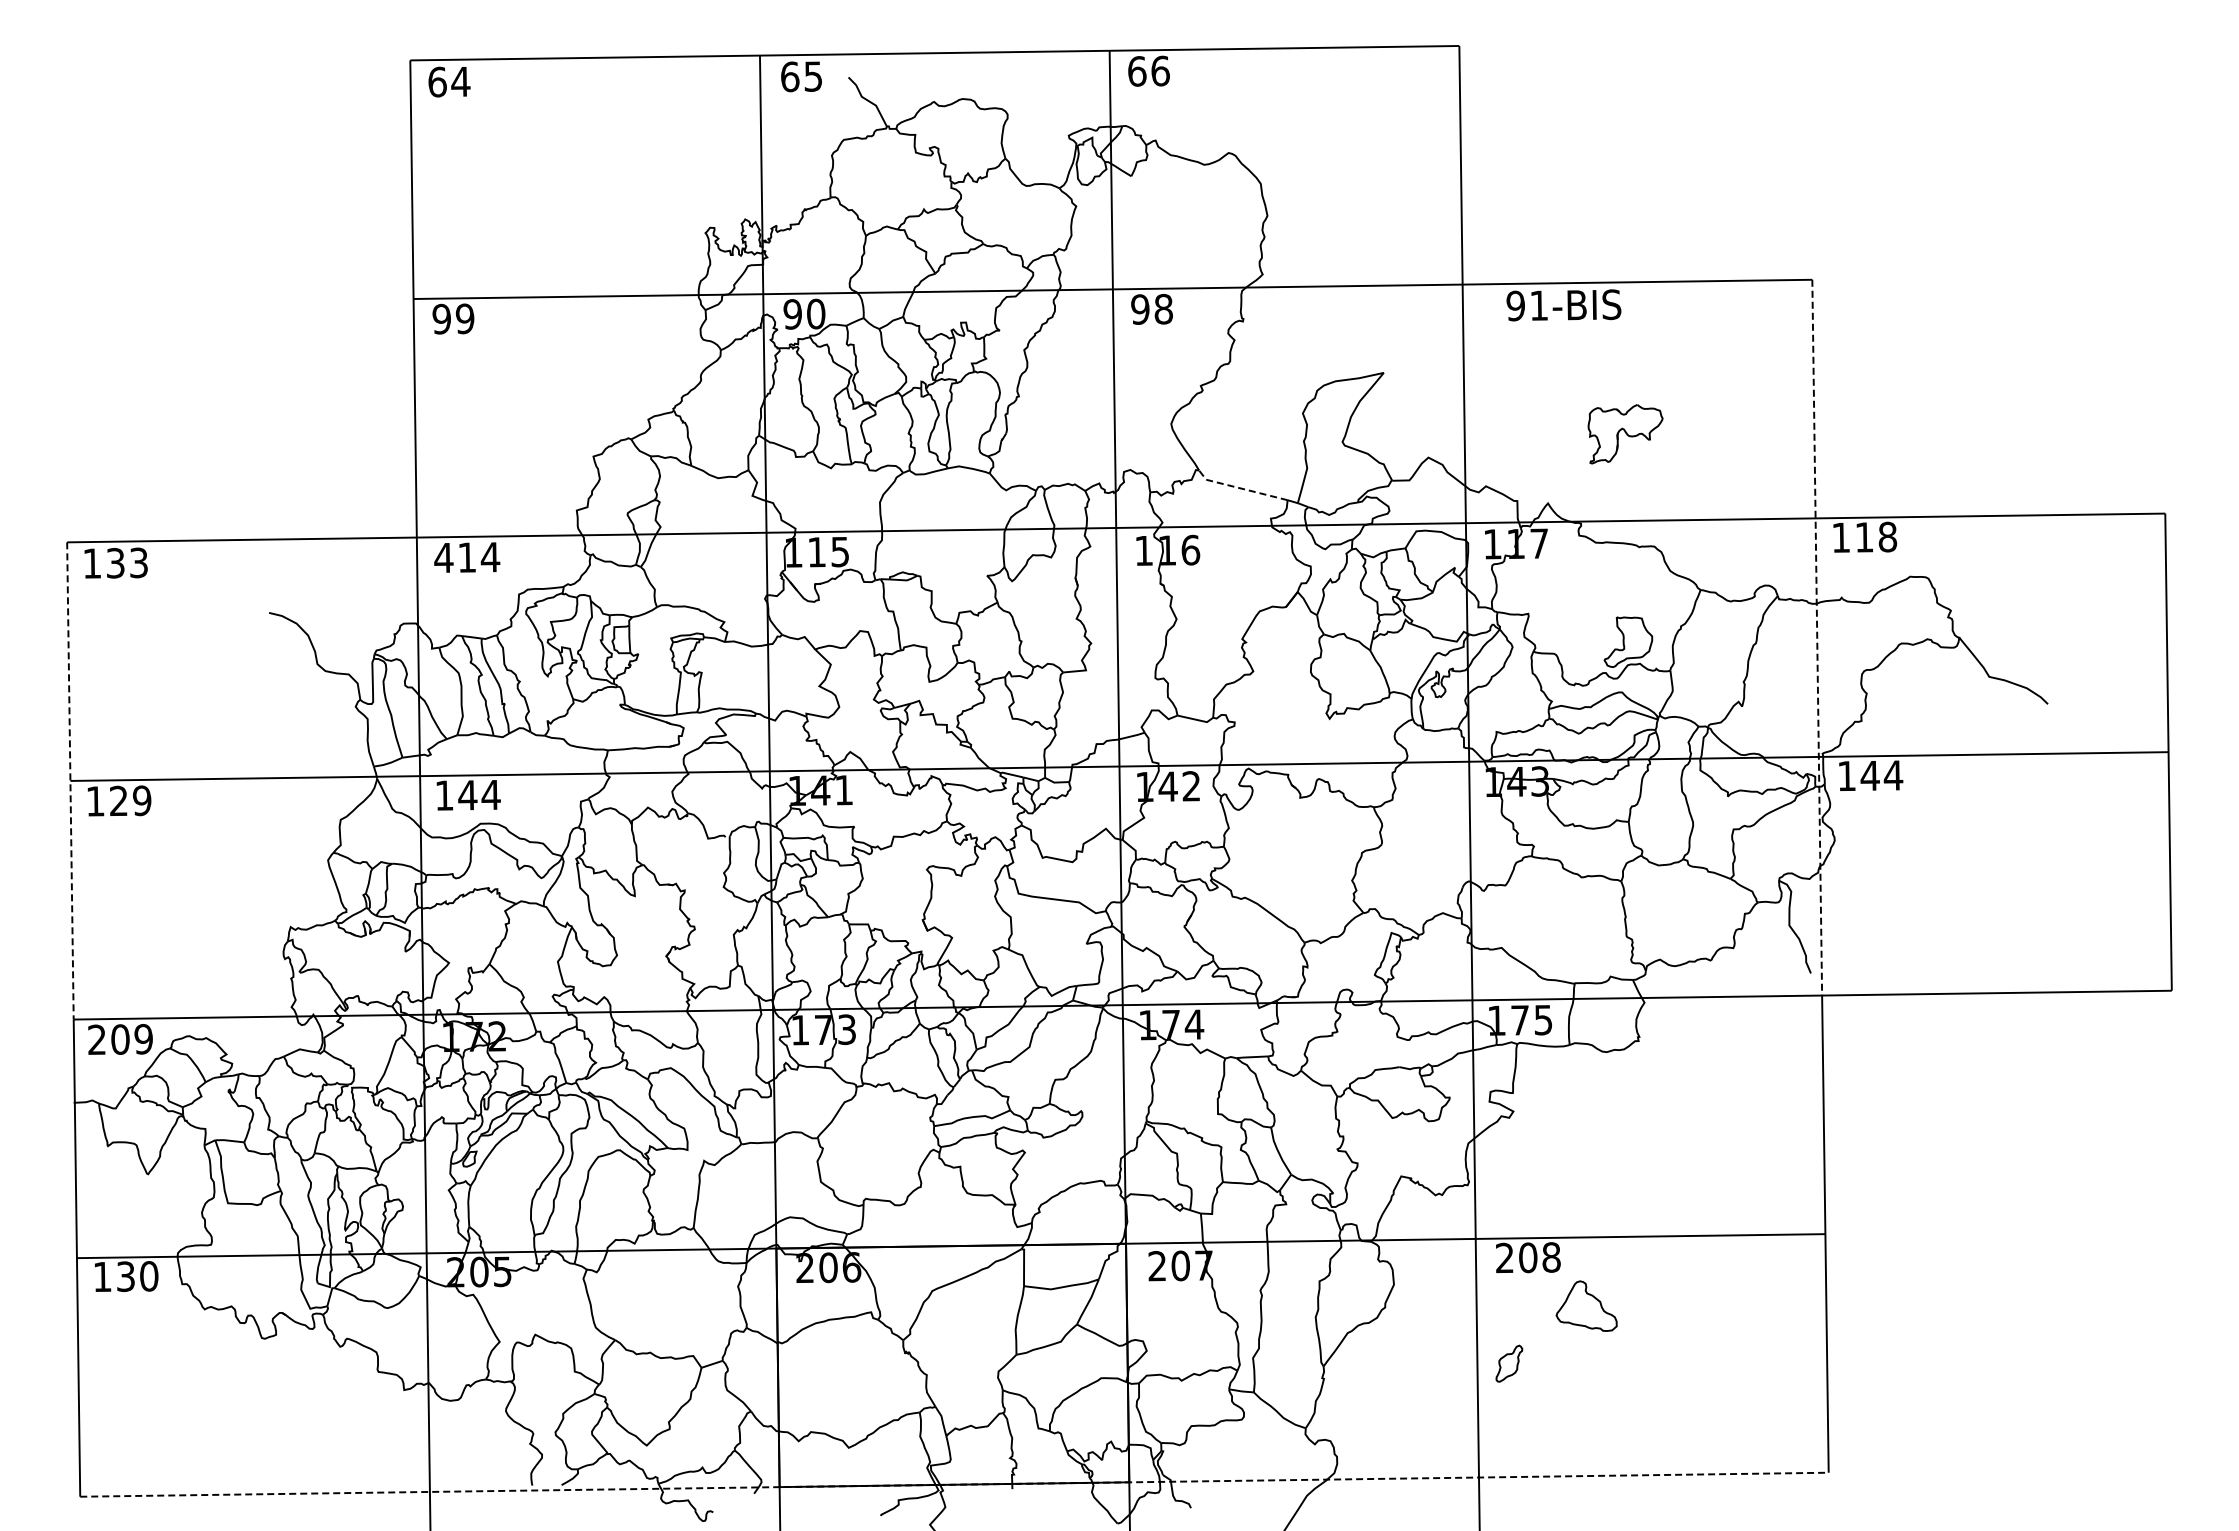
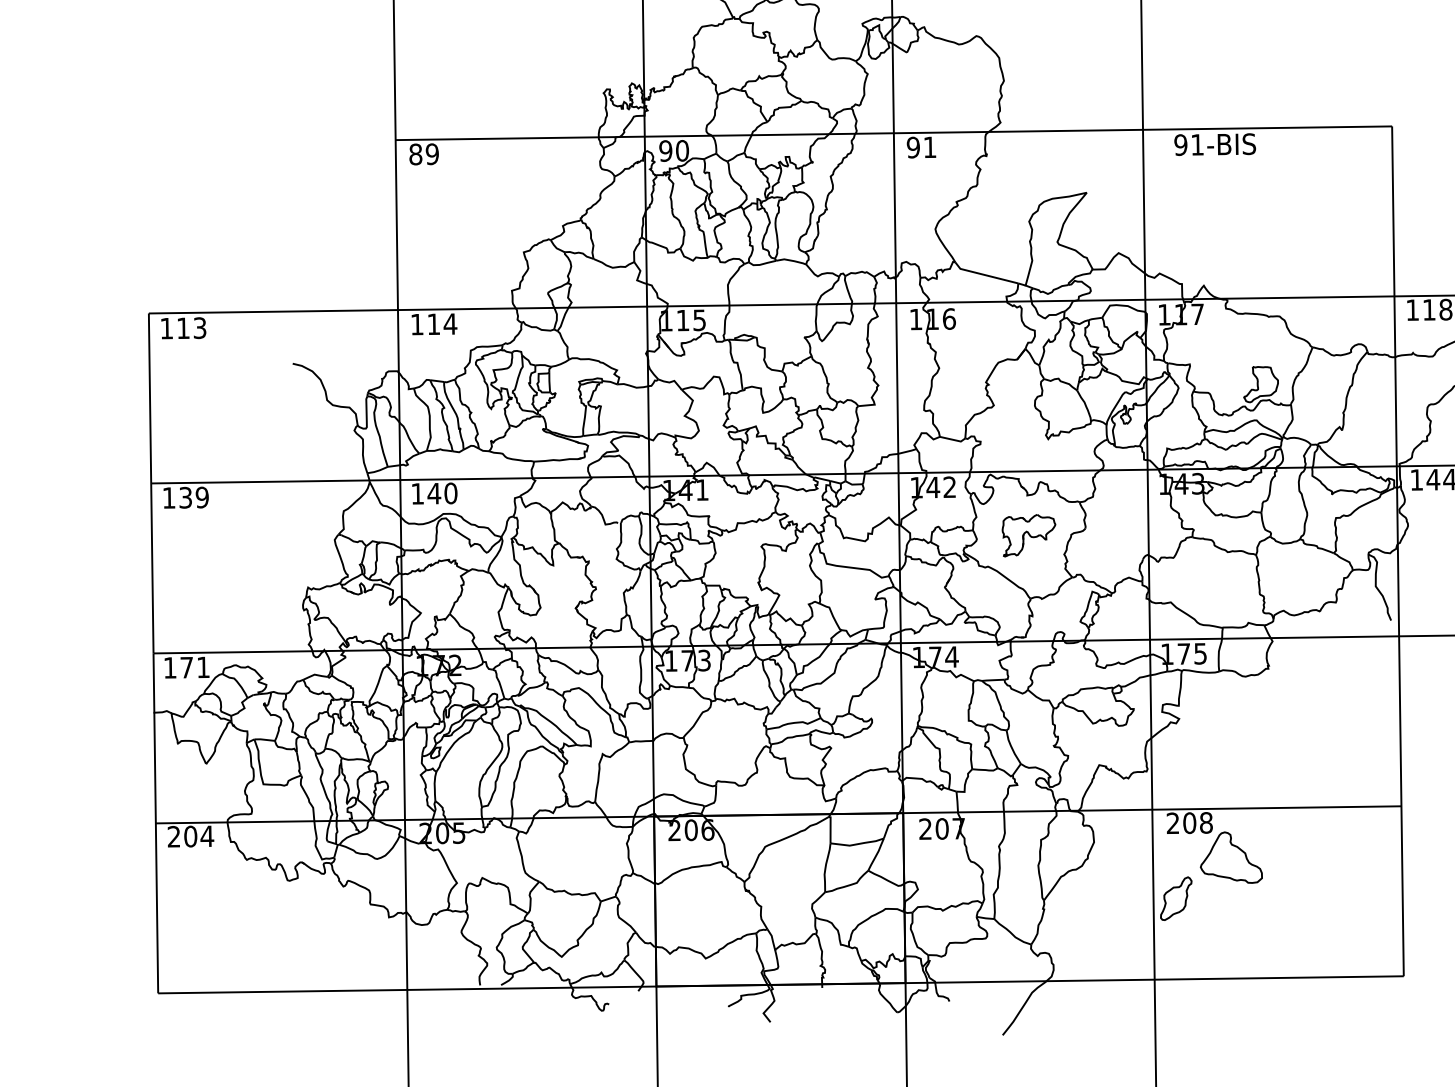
text: (1163, 308) -> (929, 146), 98 -> 91
text: (441, 319) -> (415, 154), 99 -> 89
part: (1625, 434) -> (1028, 535), moved
line: (1240, 488) -> (984, 275), dashed -> solid
text: (443, 557) -> (416, 324), 414 -> 114
text: (115, 563) -> (183, 328), 133 -> 113
line: (1817, 637) -> (1395, 381), dashed -> solid
line: (70, 780) -> (151, 483), dashed -> solid
text: (490, 794) -> (450, 493), 144 -> 140
text: (118, 801) -> (185, 498), 129 -> 139
text: (120, 1038) -> (186, 666), 209 -> 171
text: (125, 1276) -> (190, 836), 130 -> 204
part: (1586, 1305) -> (1231, 857), size x1.43
part: (1509, 1363) -> (1176, 898), size x1.67
line: (954, 1484) -> (781, 984), dashed -> solid

